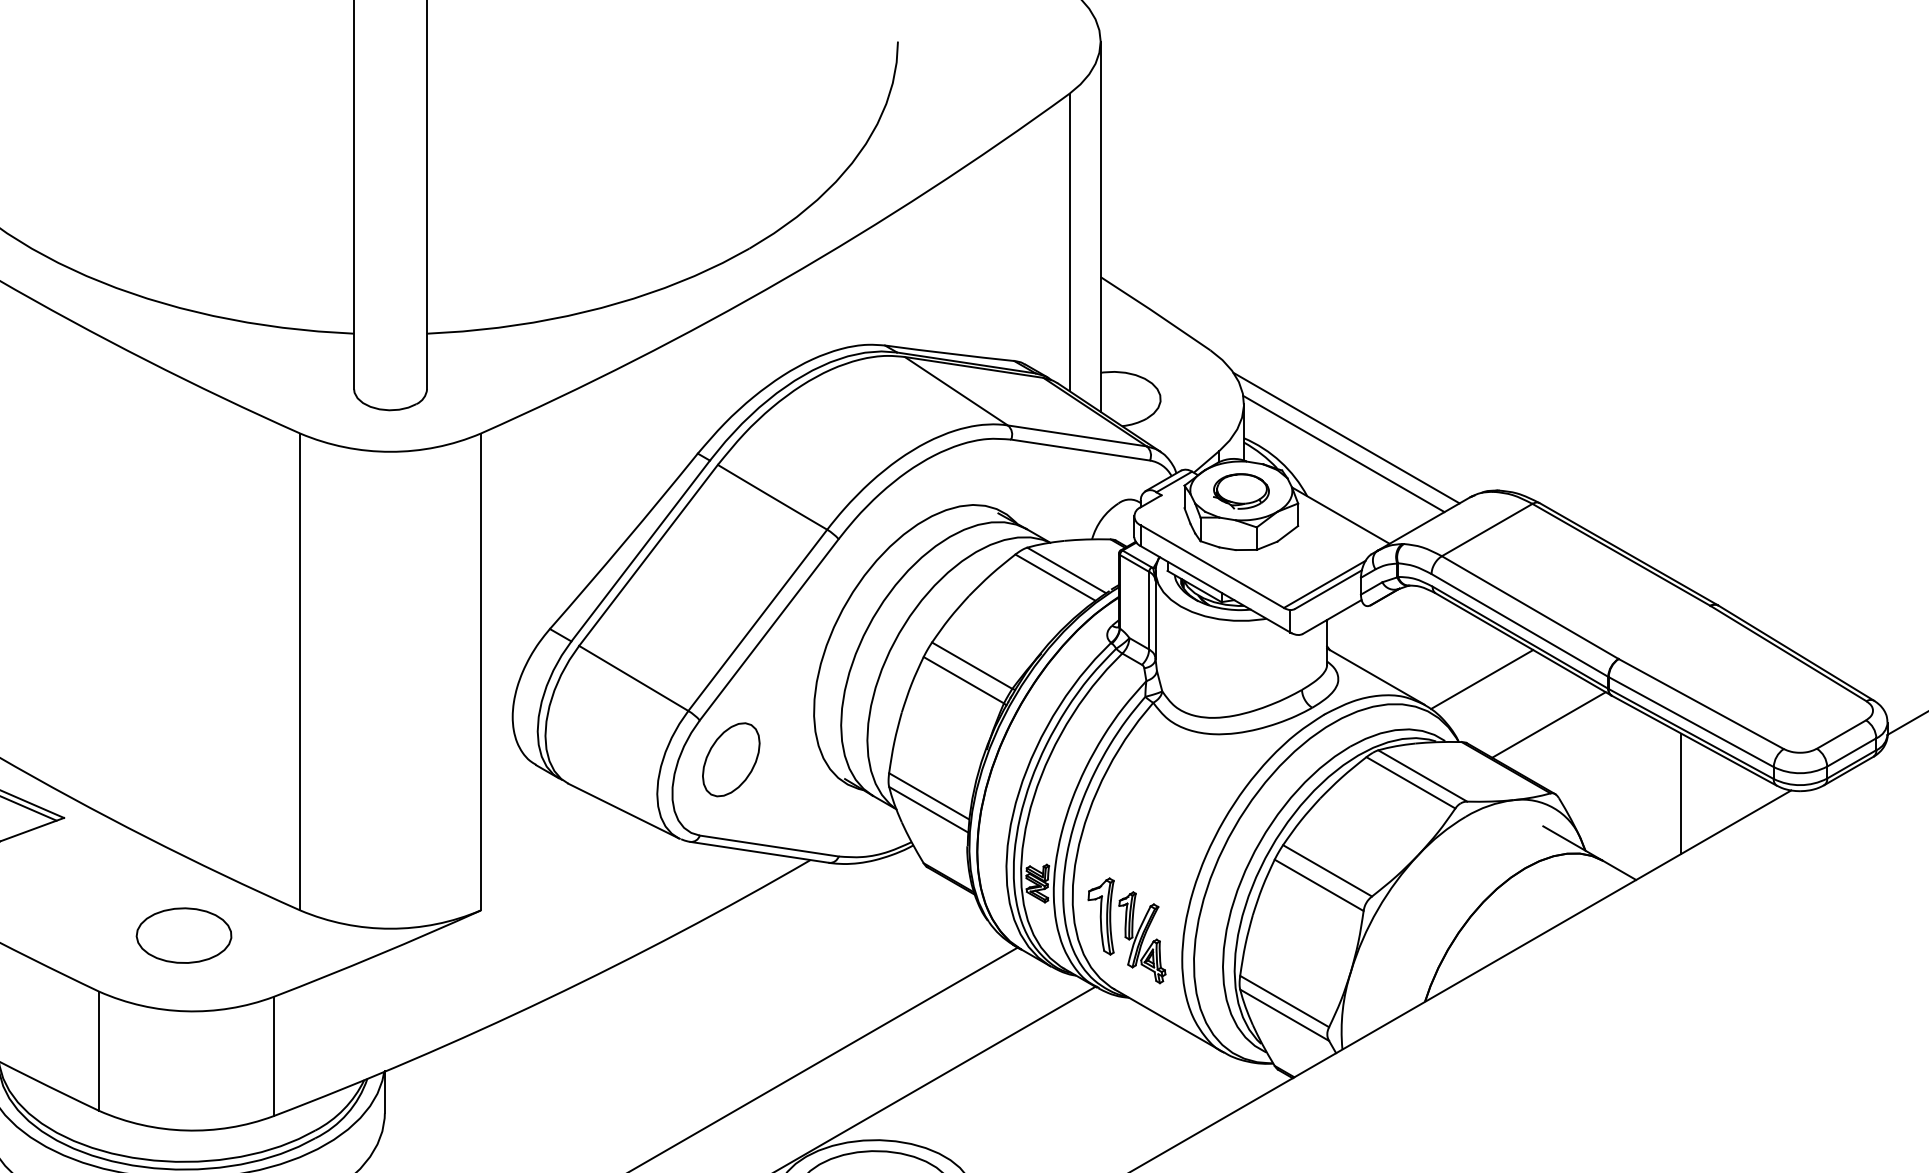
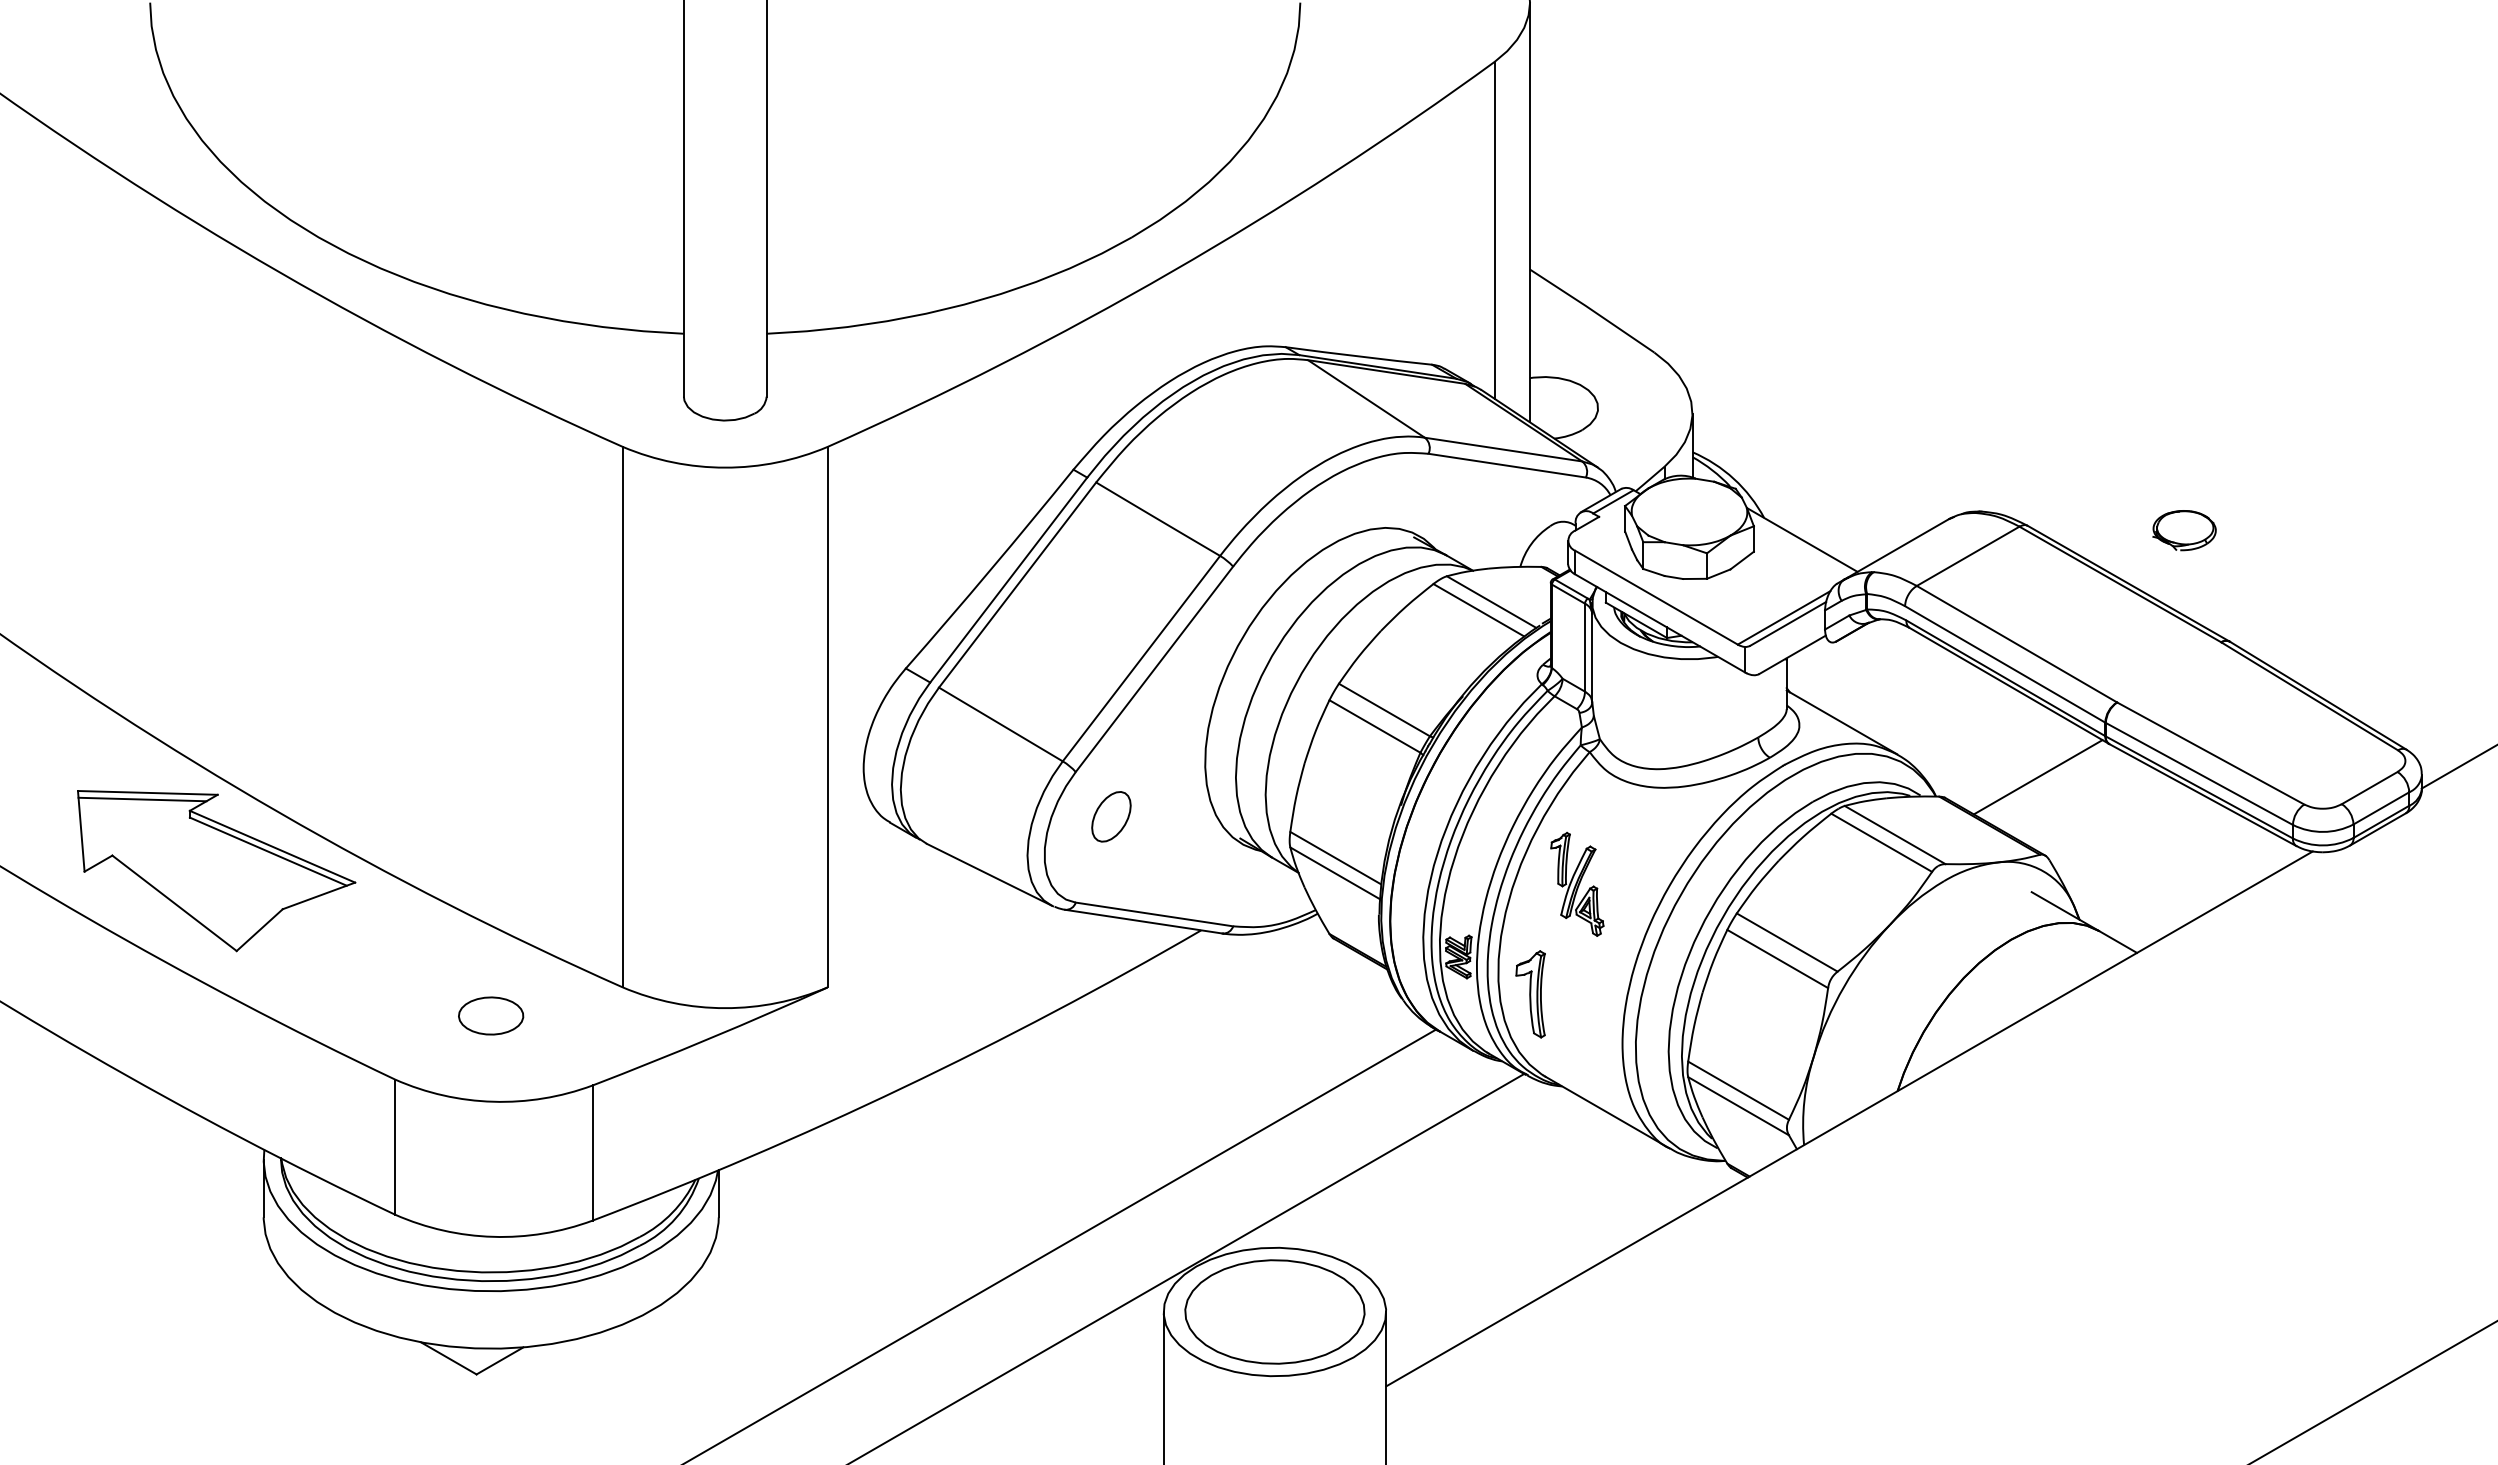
line: (1346, 438) -> (1808, 452), removed
line: (1343, 453) -> (1805, 469), removed
part: (1241, 491) -> (2184, 530), moved
line: (1482, 679) -> (1962, 725), removed
part: (731, 759) -> (1111, 816), size x0.6
line: (1681, 793) -> (2188, 854), removed
part: (183, 935) -> (490, 1015), size x0.6
part: (1142, 936) -> (1577, 883), moved

